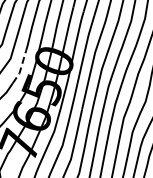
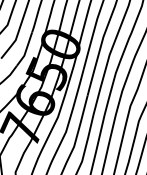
line: (21, 67) -> (26, 49), dashed -> solid

